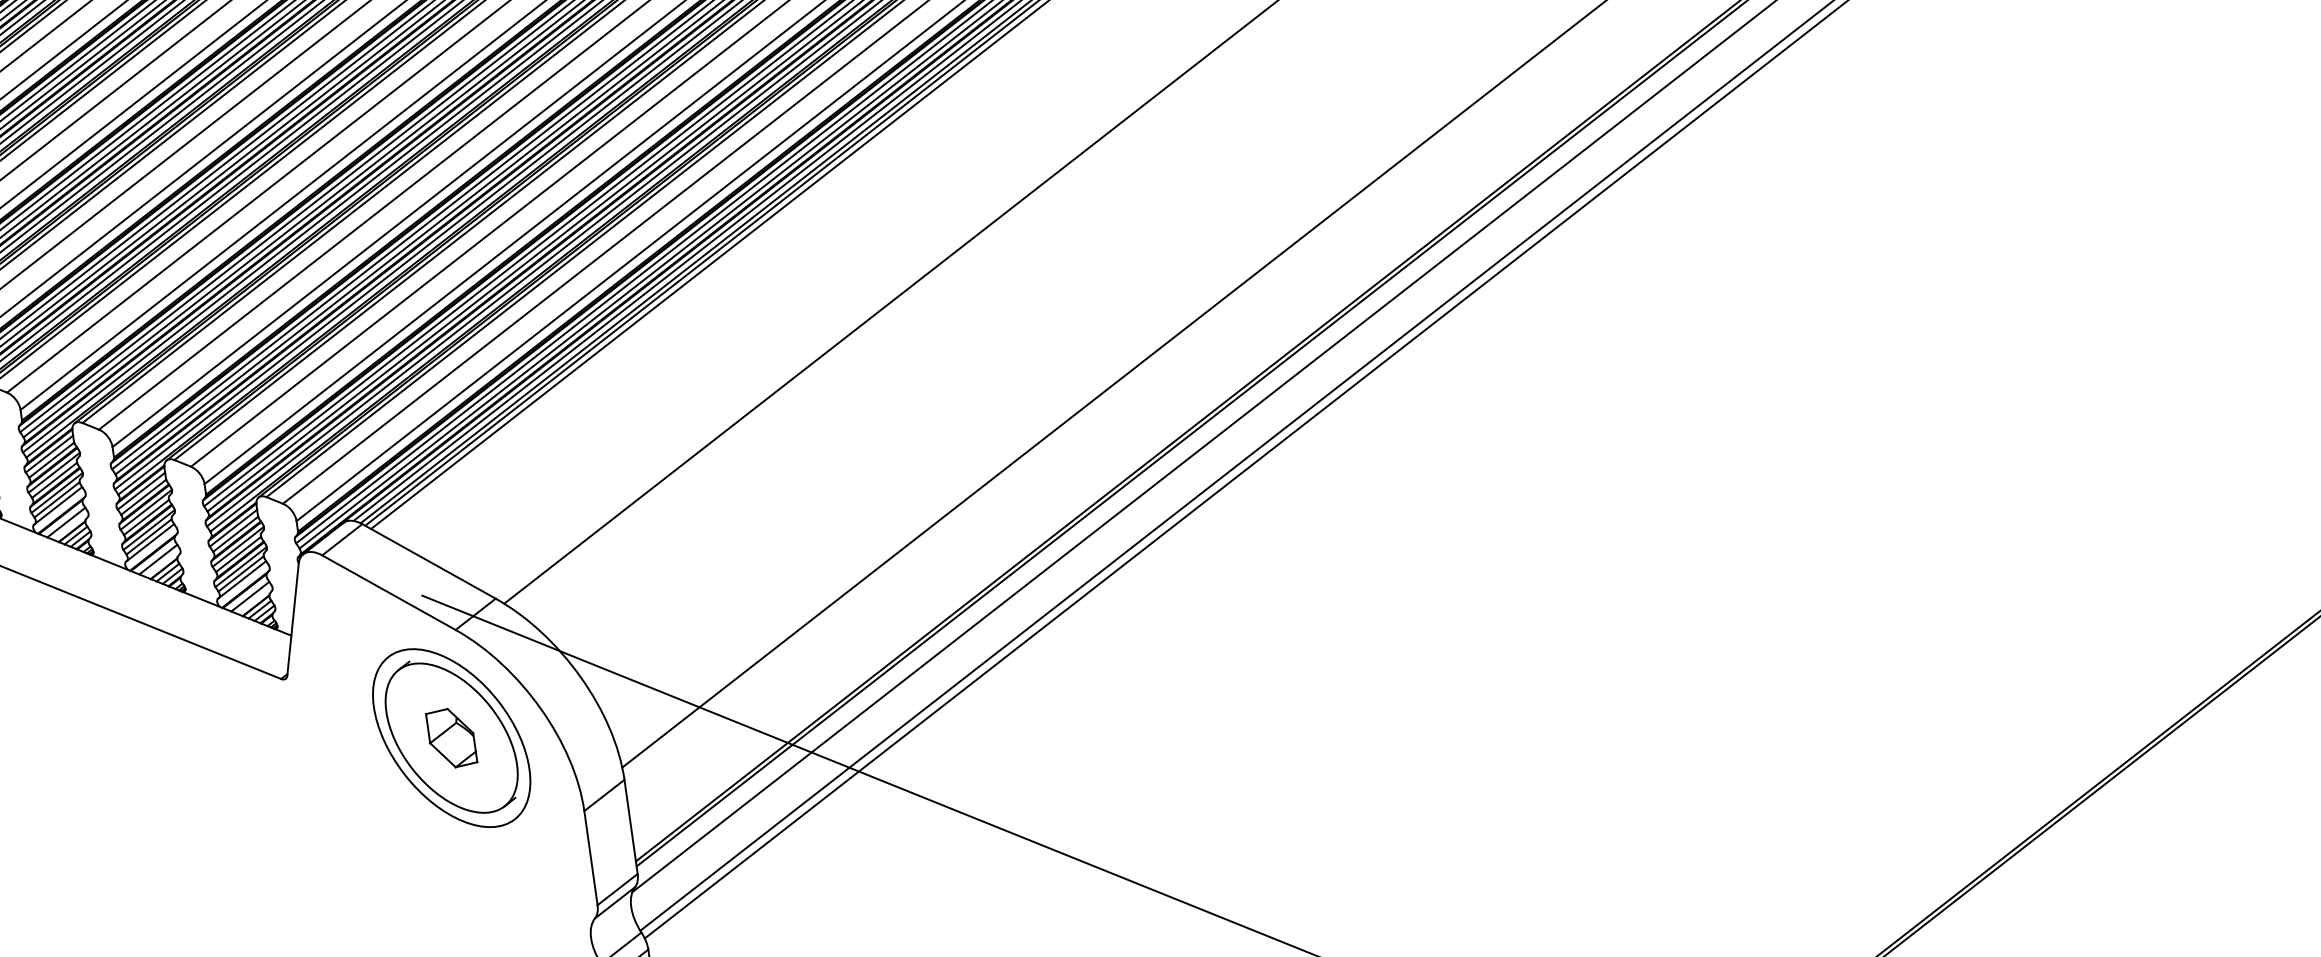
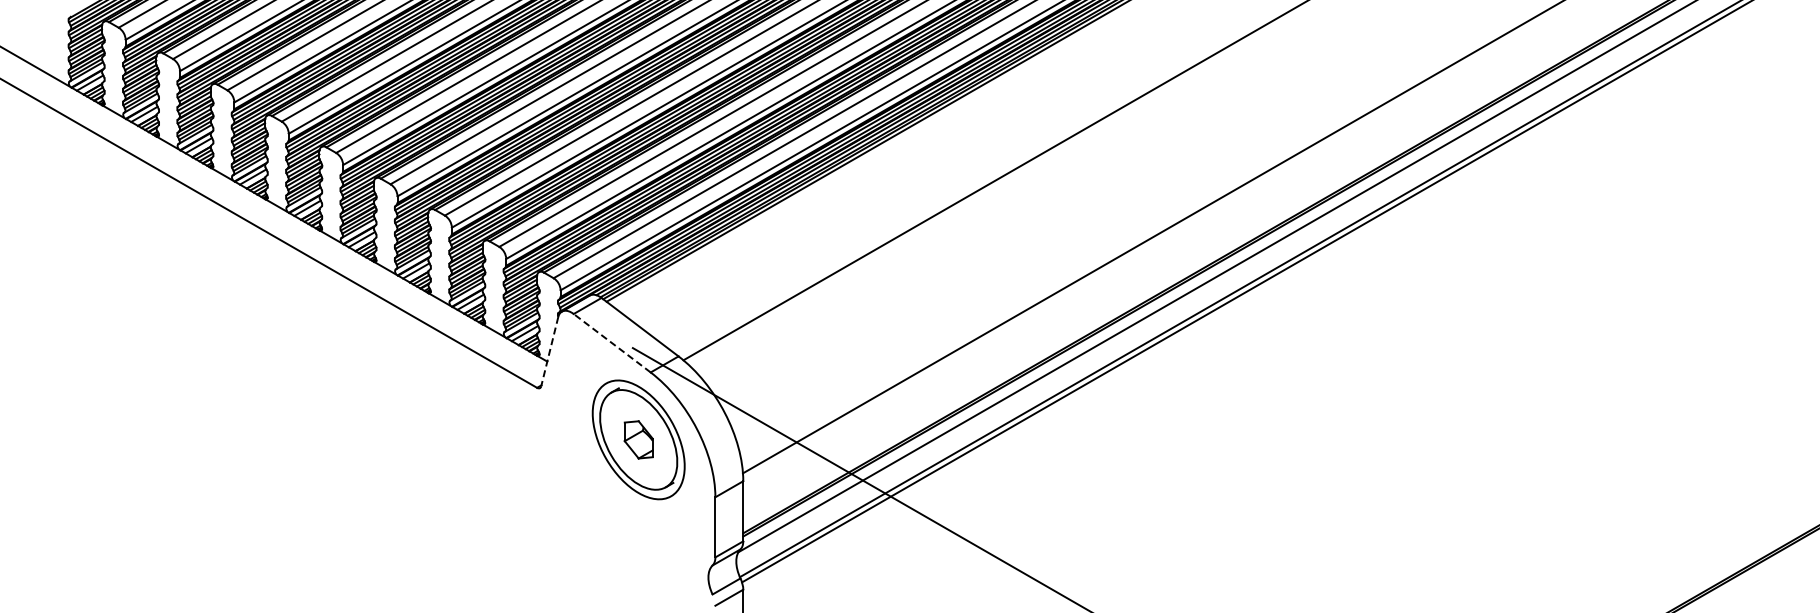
line: (387, 591) -> (611, 342), solid -> dashed
line: (292, 619) -> (549, 351), solid -> dashed

